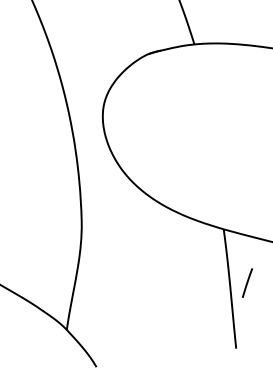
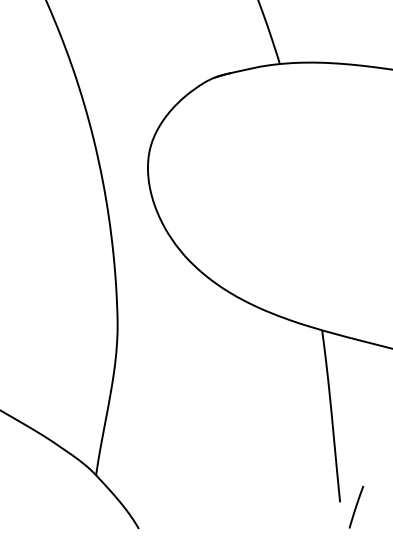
line: (247, 282) -> (356, 506), moved

